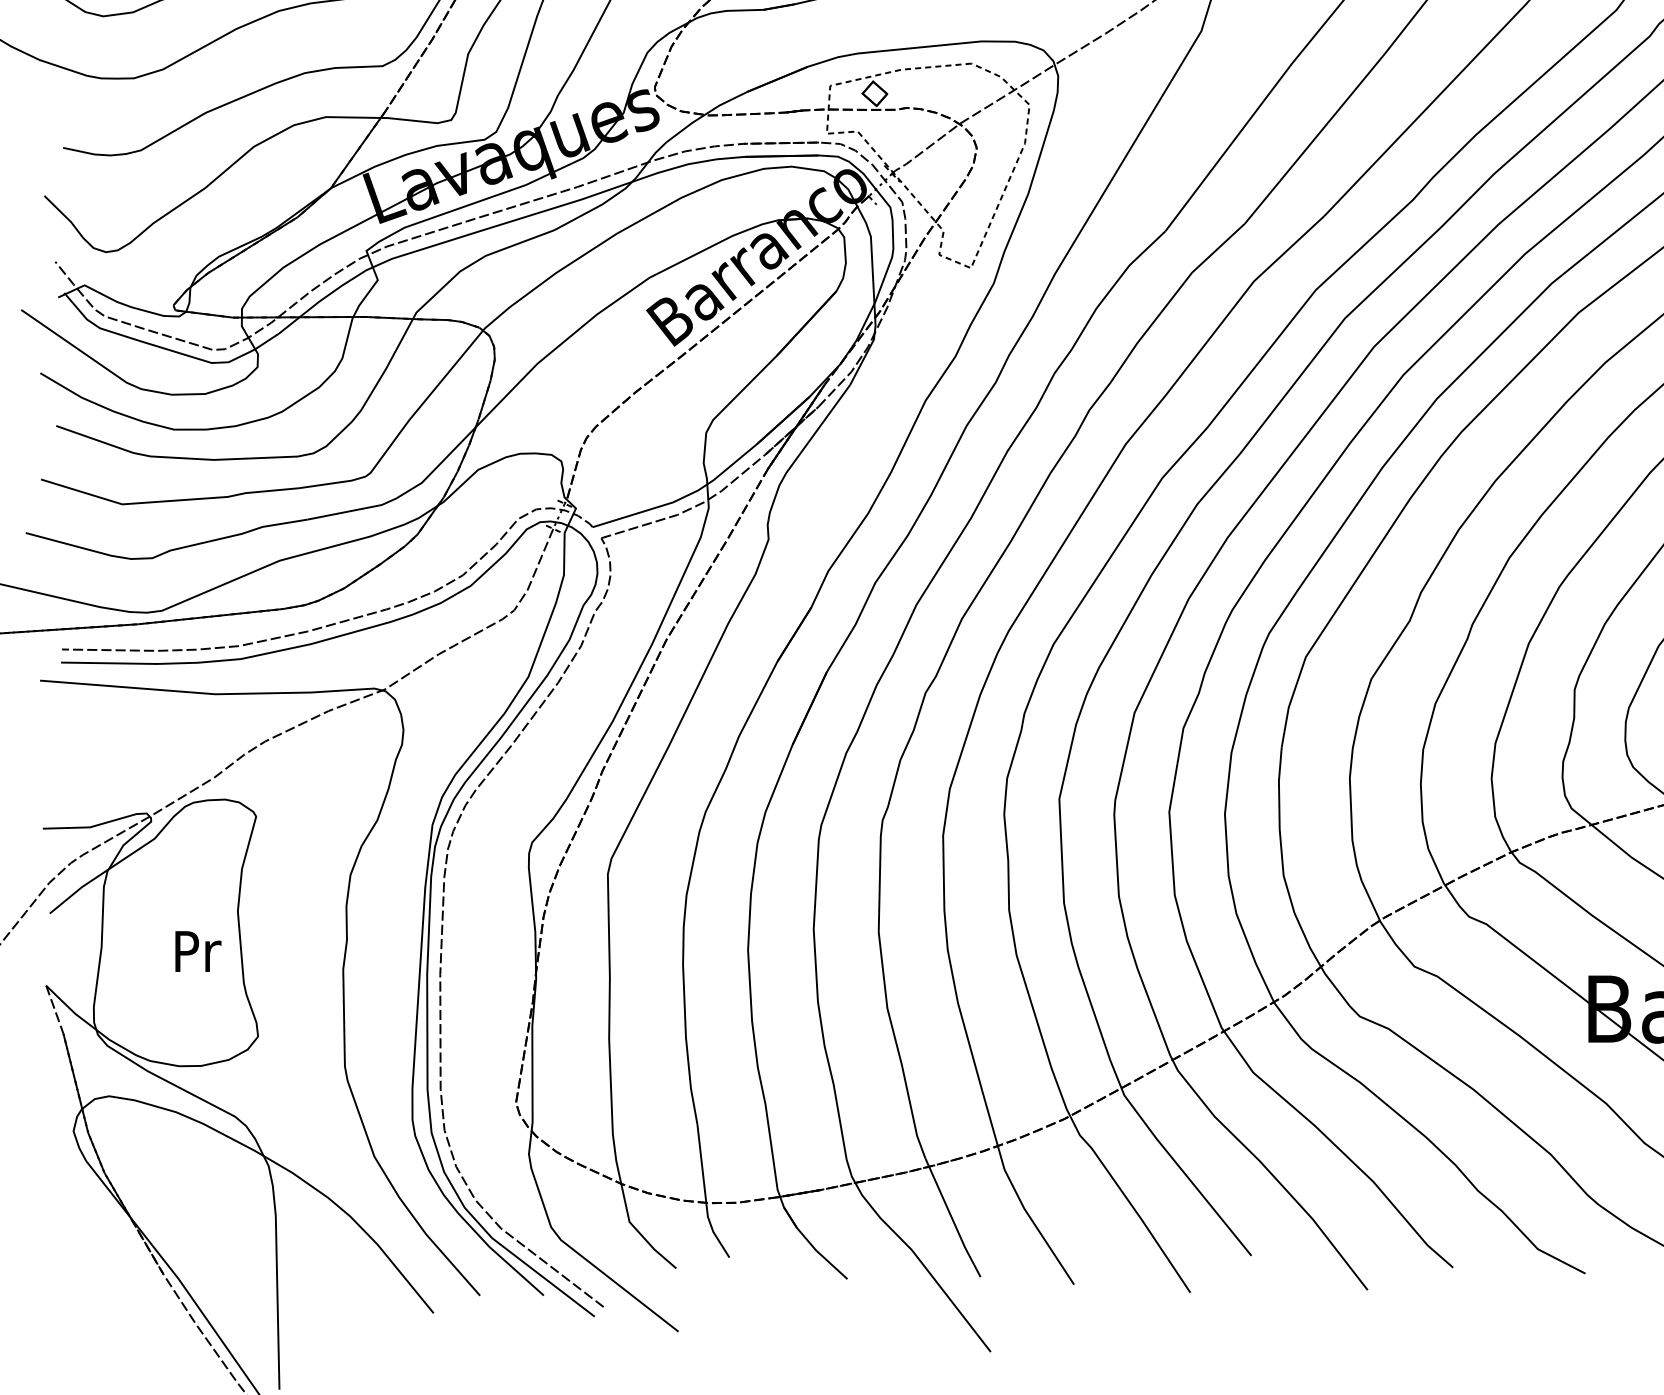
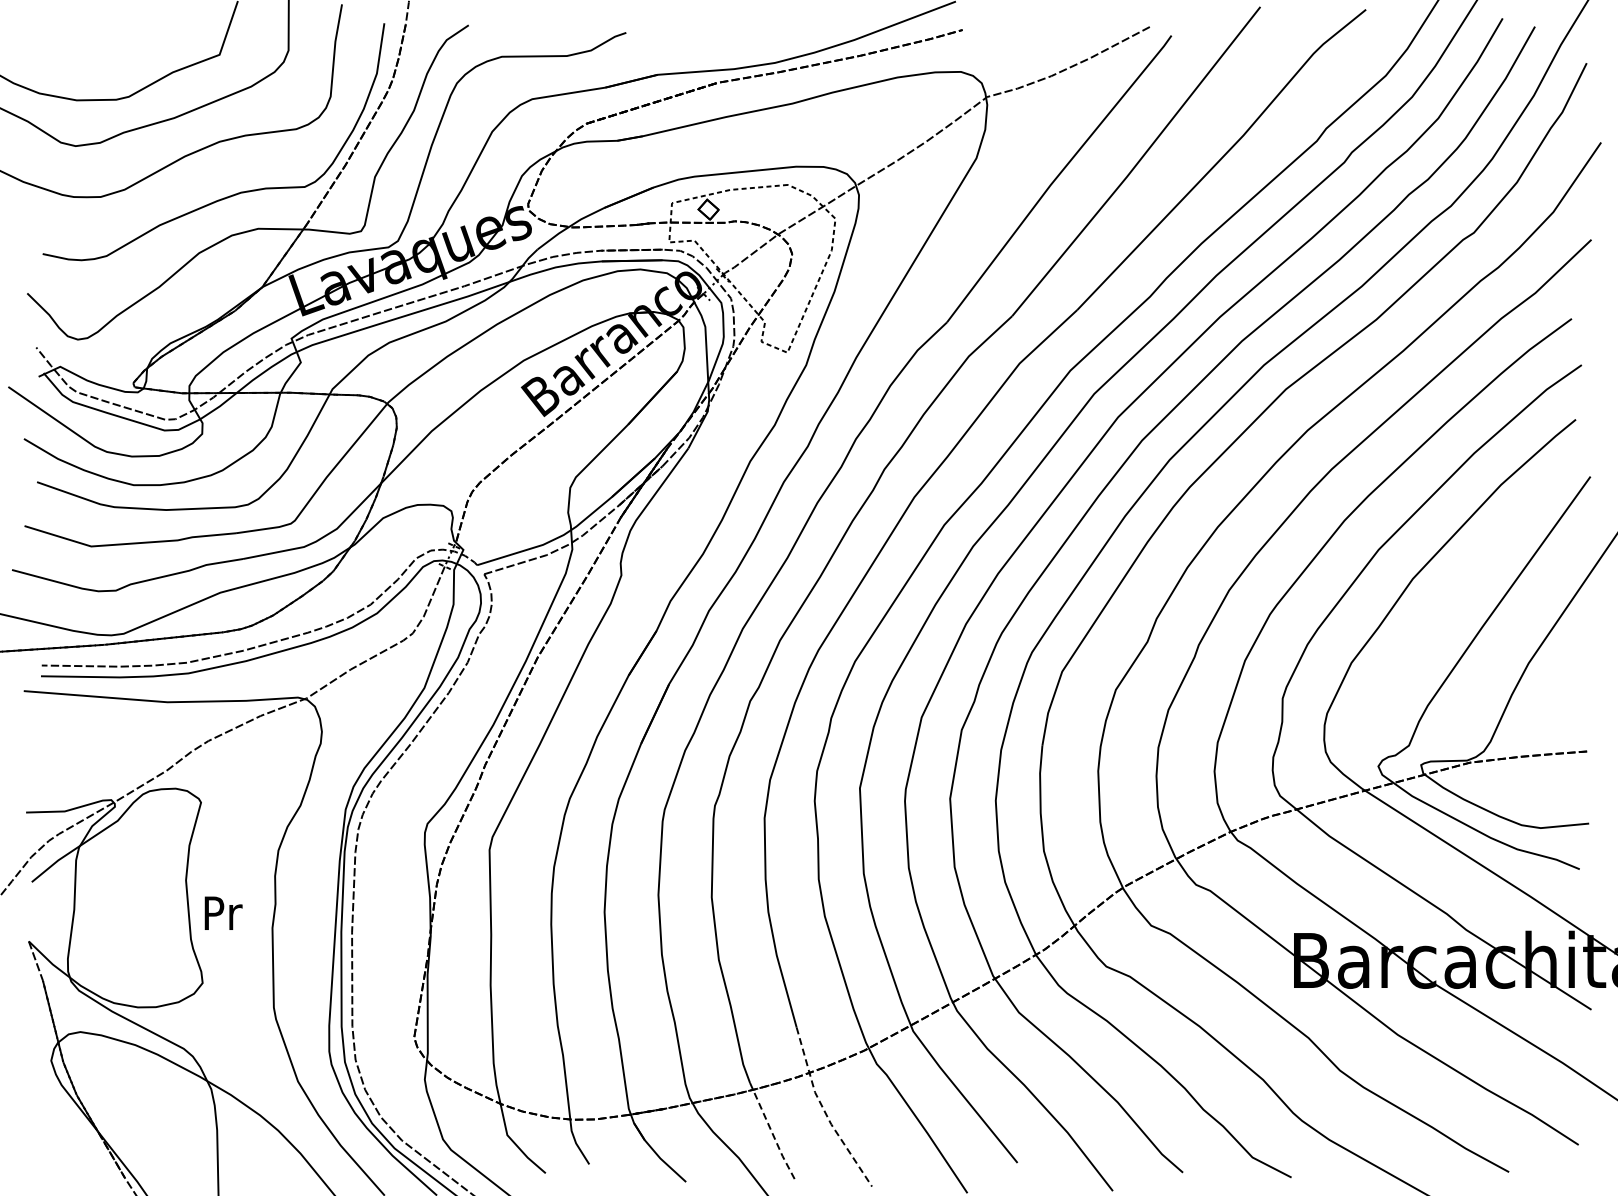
text: (198, 950) -> (223, 912), moved
line: (1016, 1193) -> (824, 1111), solid -> dashed
line: (952, 1218) -> (772, 1132), solid -> dashed

